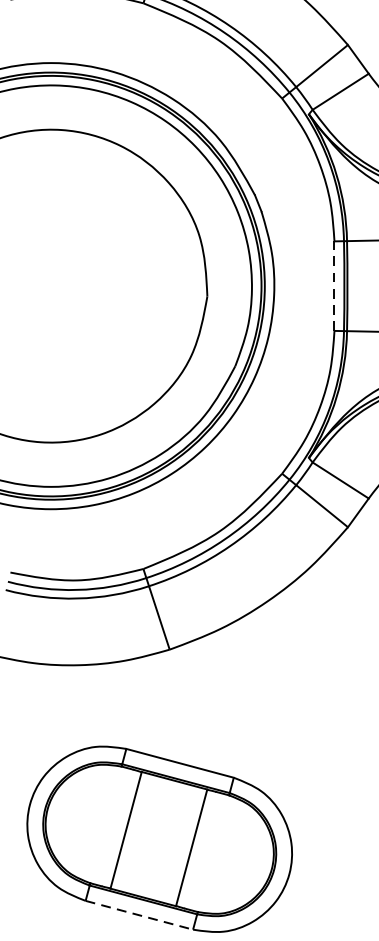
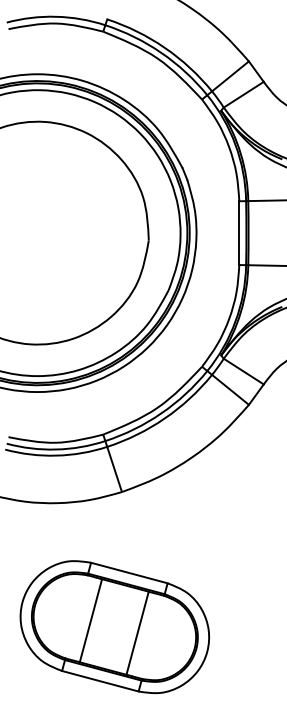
line: (334, 286) -> (239, 233), dashed -> solid
line: (139, 915) -> (100, 681), dashed -> solid

